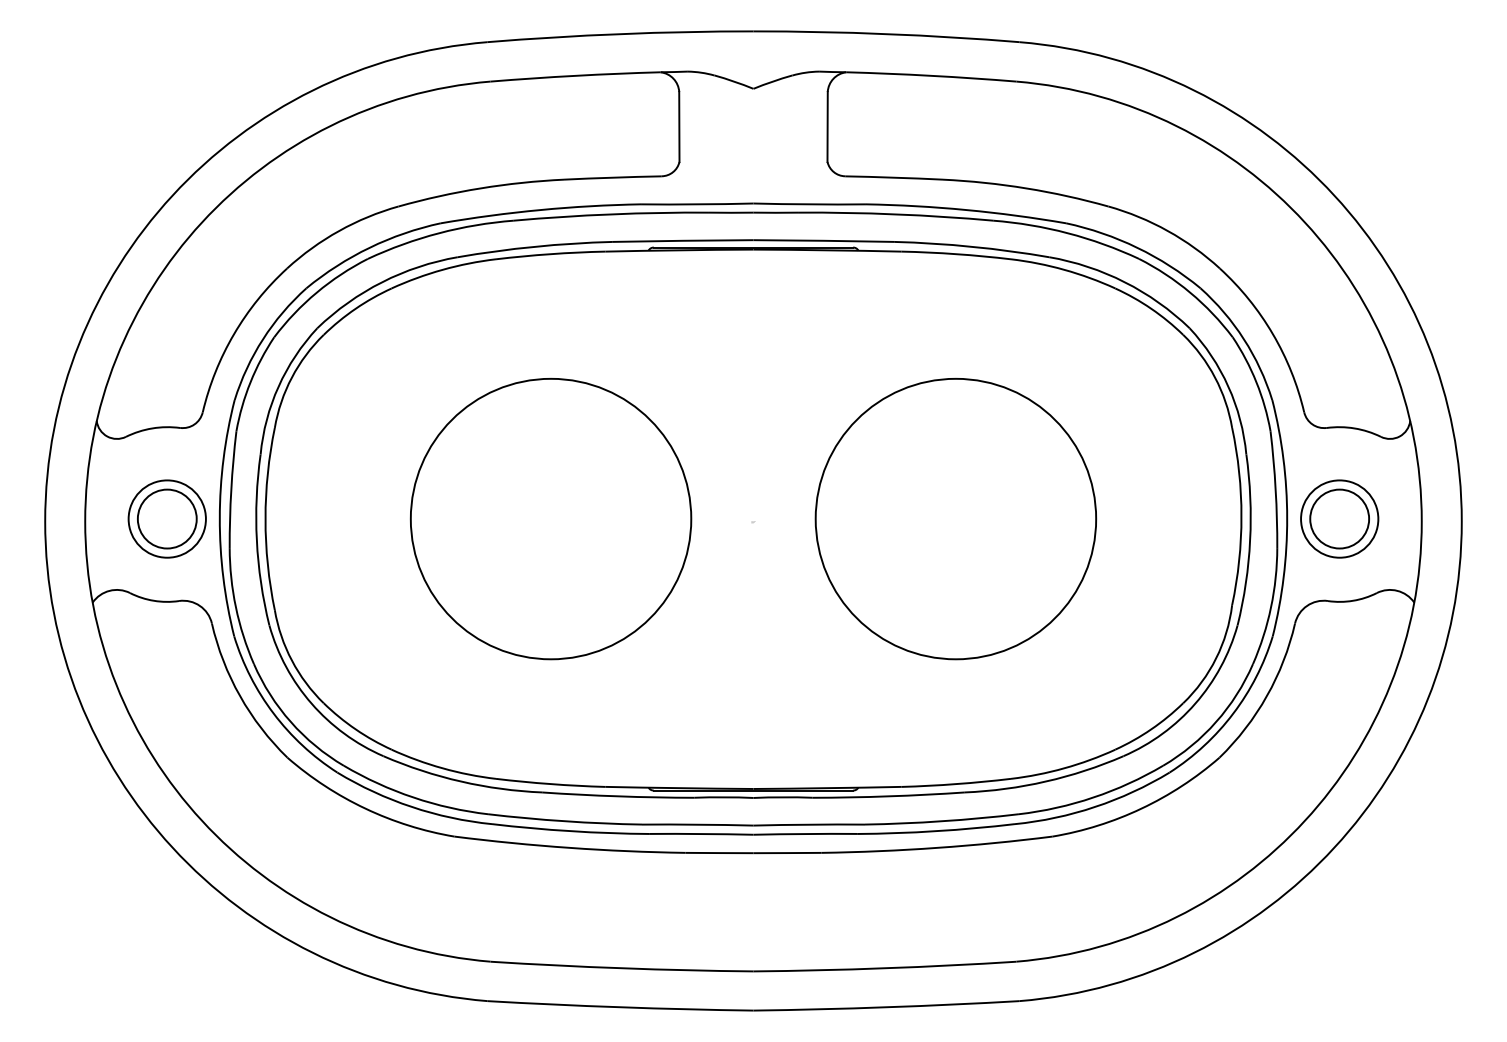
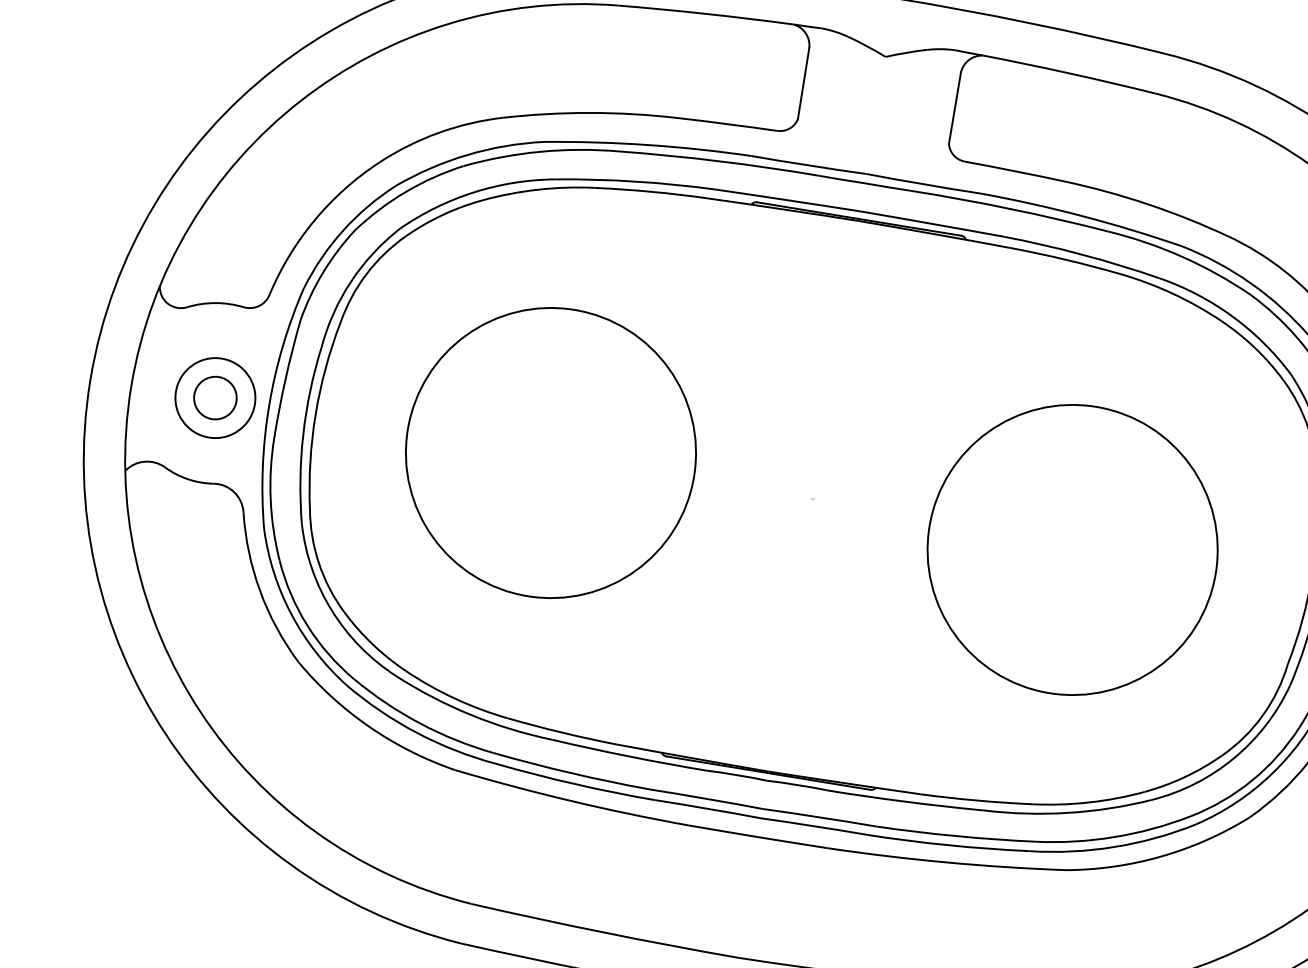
circle: (166, 518) -> (214, 397), size x0.7
circle: (550, 519) -> (550, 453), moved
circle: (955, 519) -> (1072, 550), moved

